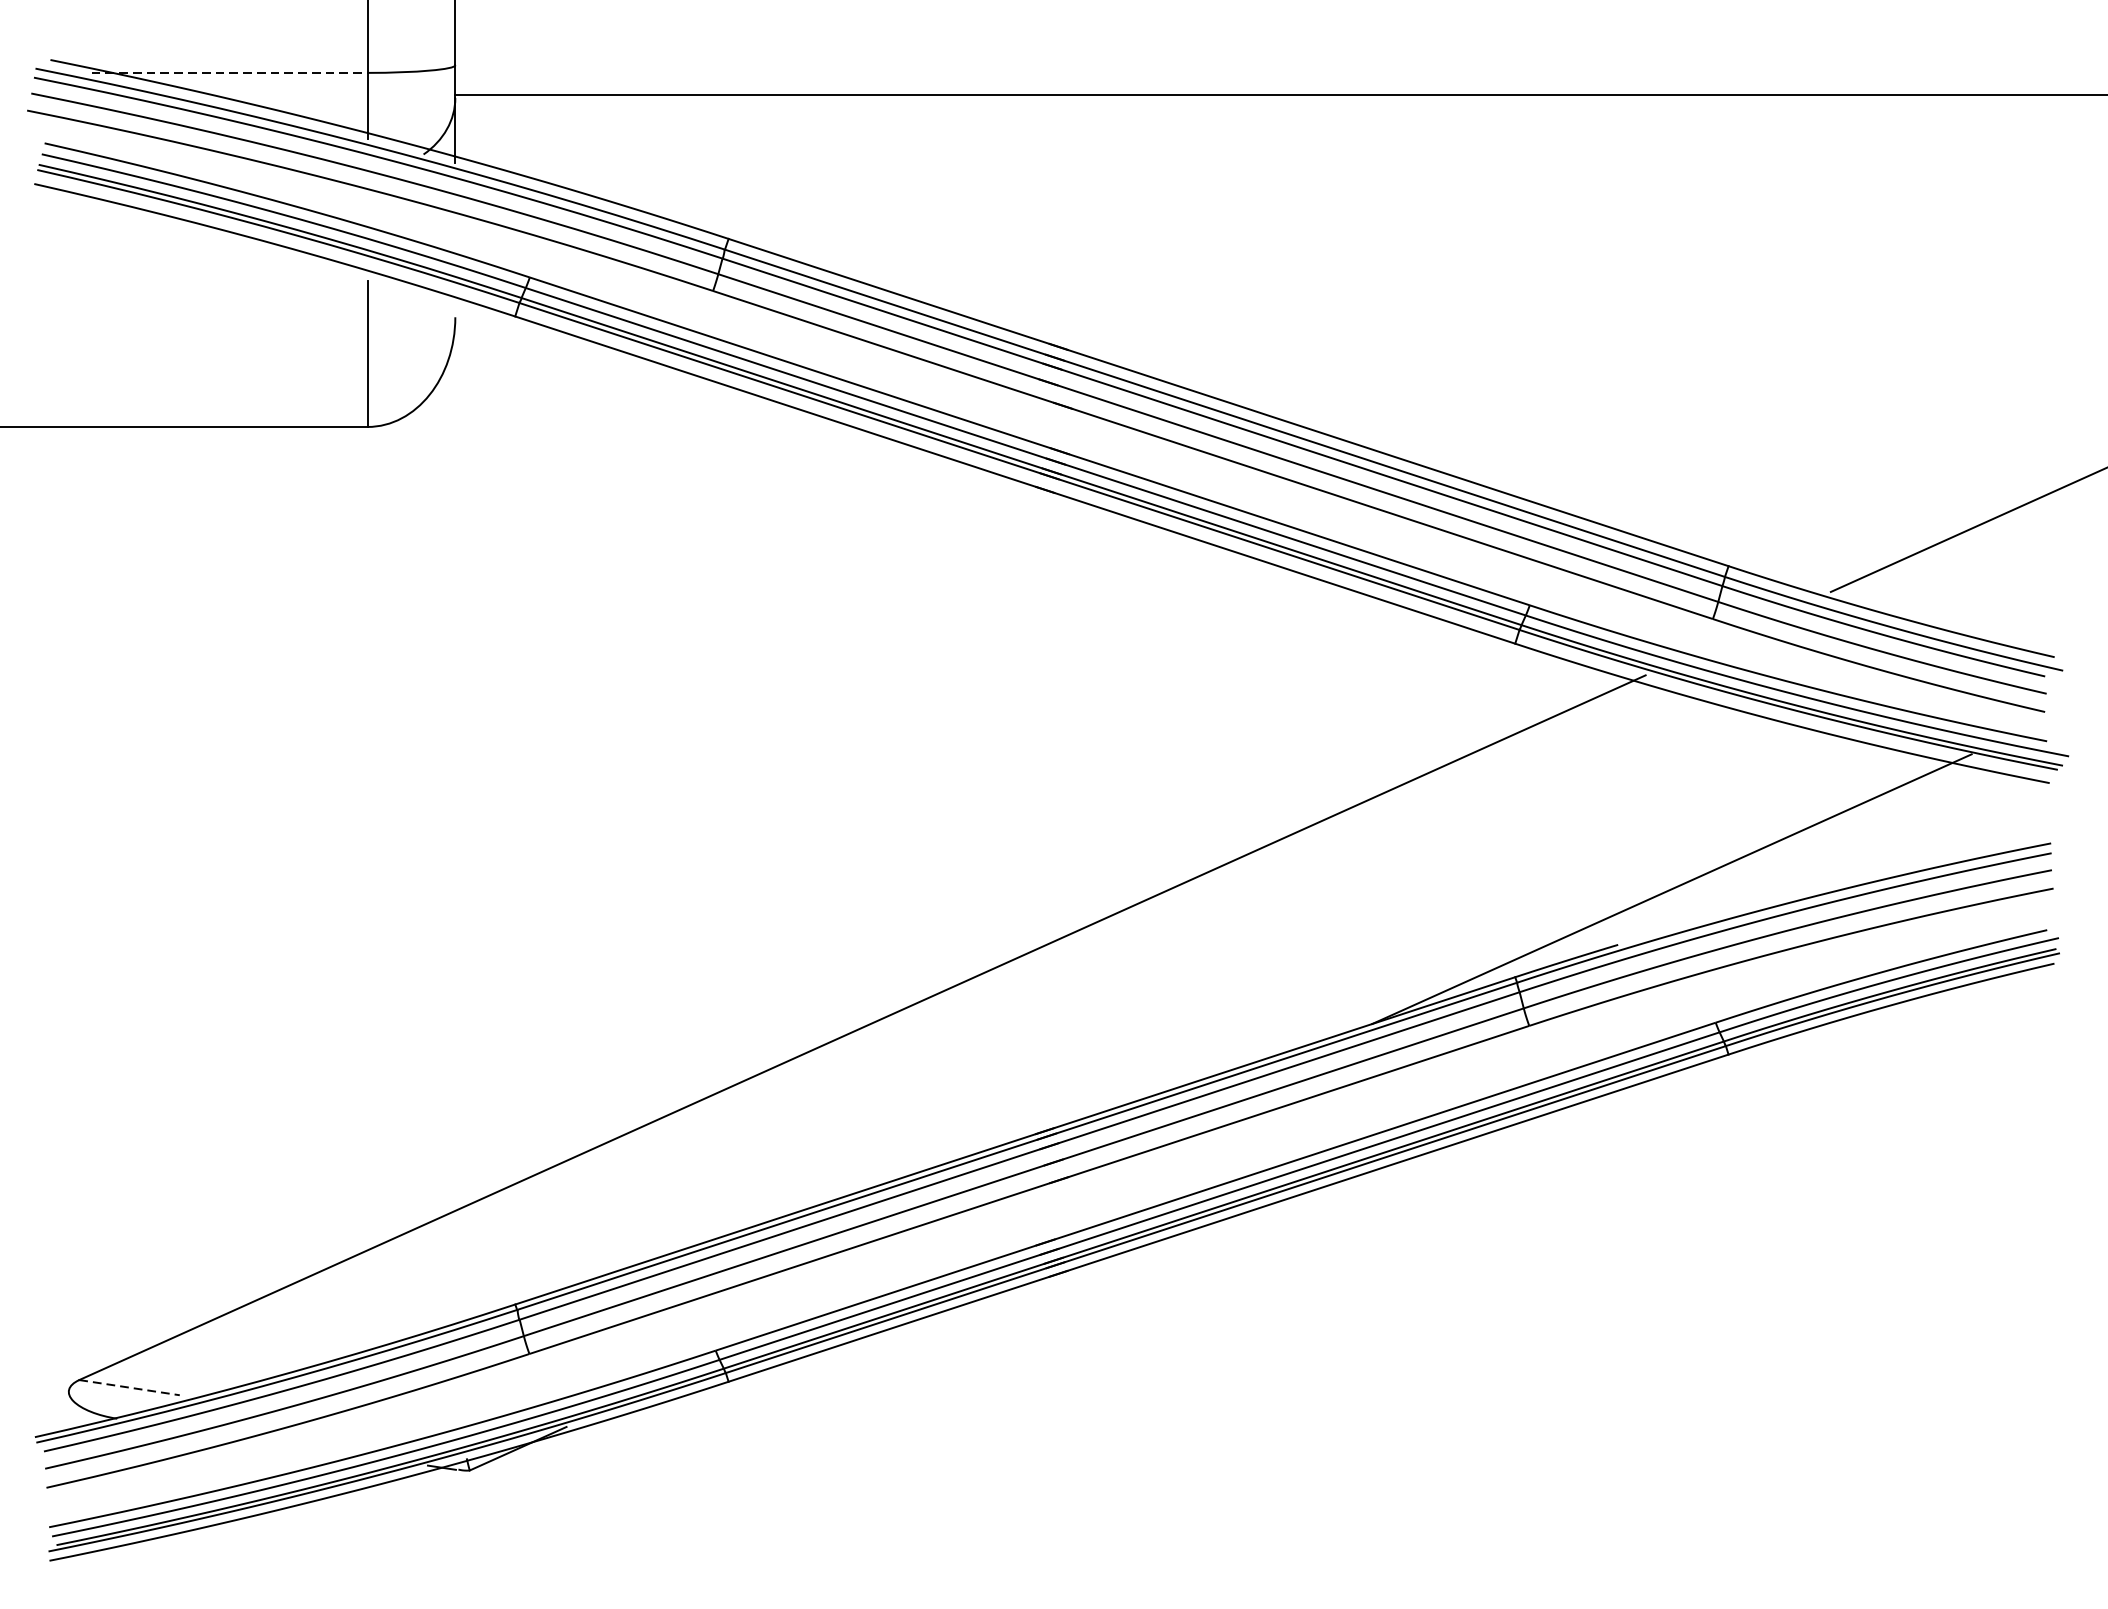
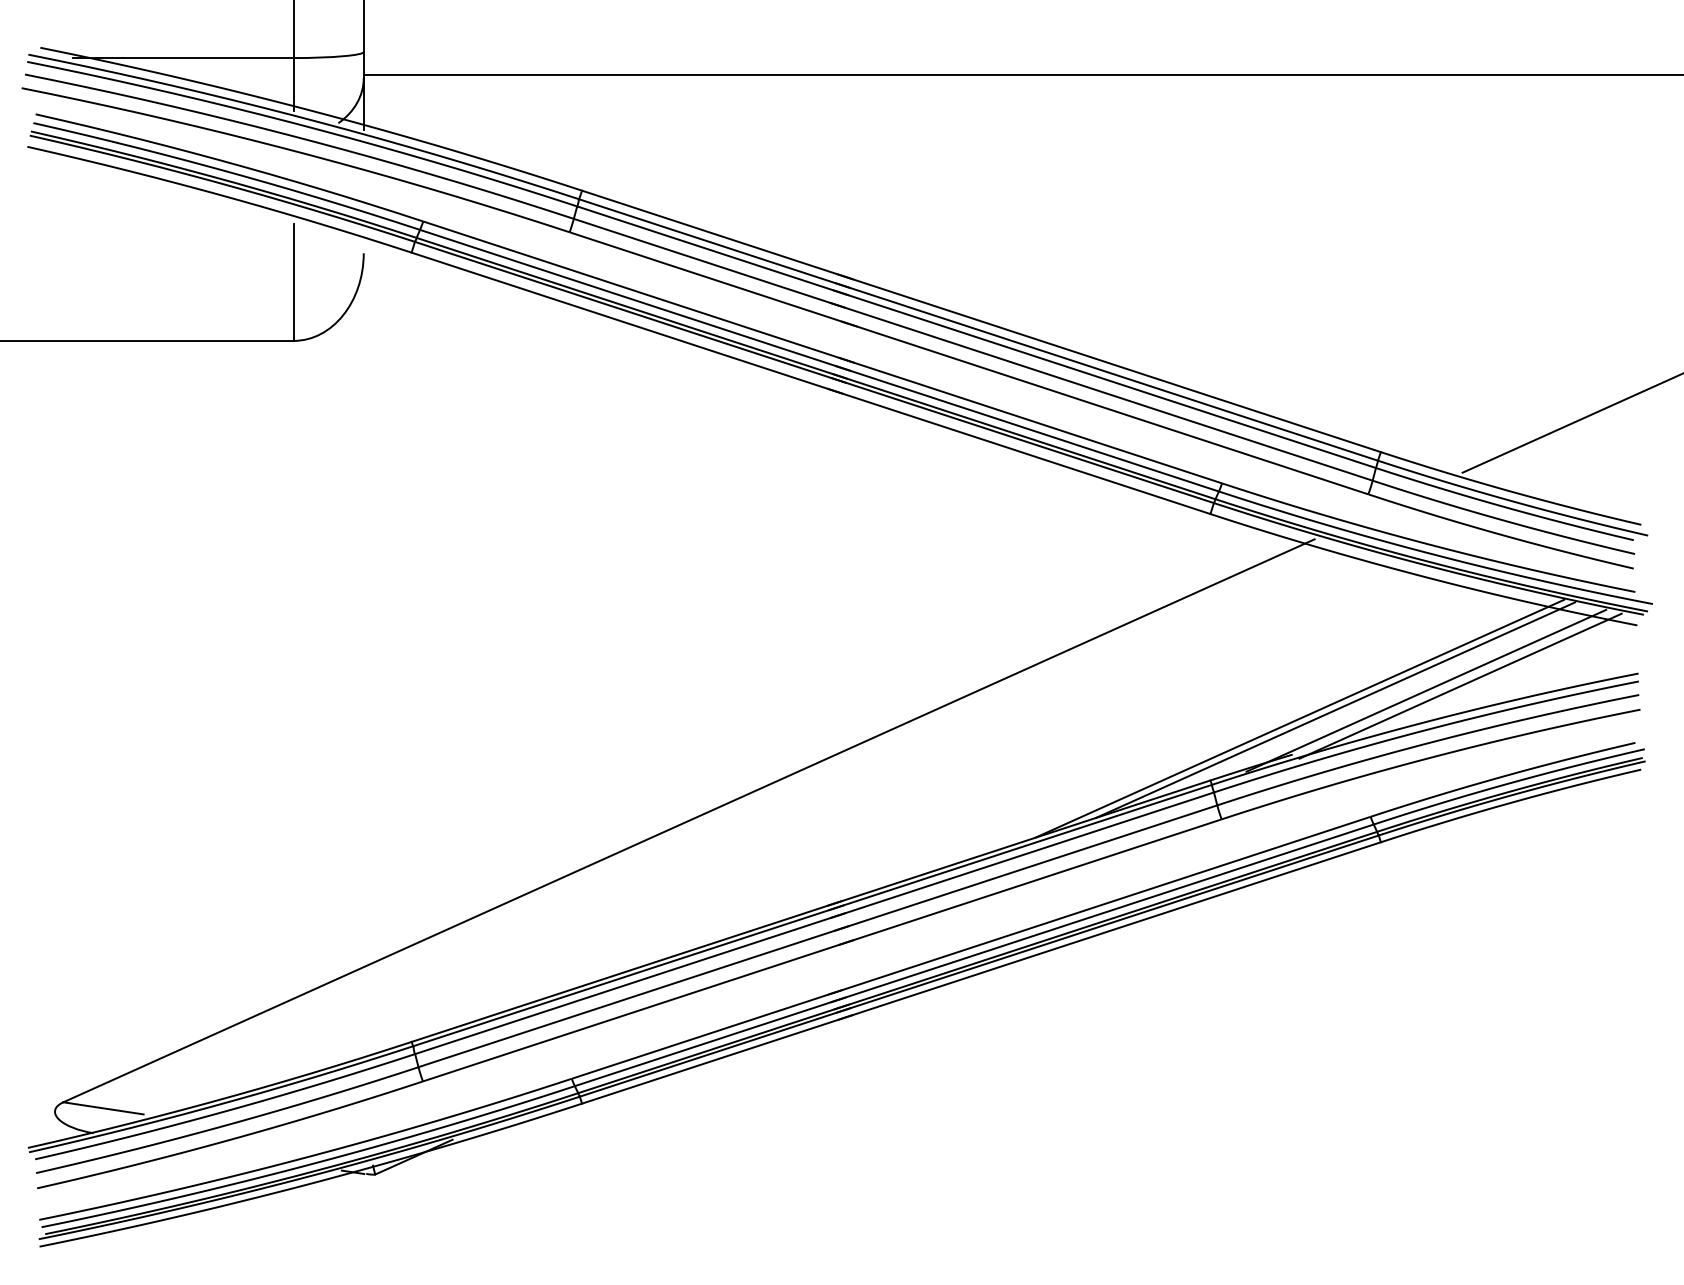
line: (229, 73) -> (183, 58), dashed -> solid
line: (1828, 858) -> (1460, 685), added
line: (1785, 864) -> (1426, 690), added
line: (1626, 899) -> (1299, 718), added
line: (129, 1387) -> (103, 1108), dashed -> solid

